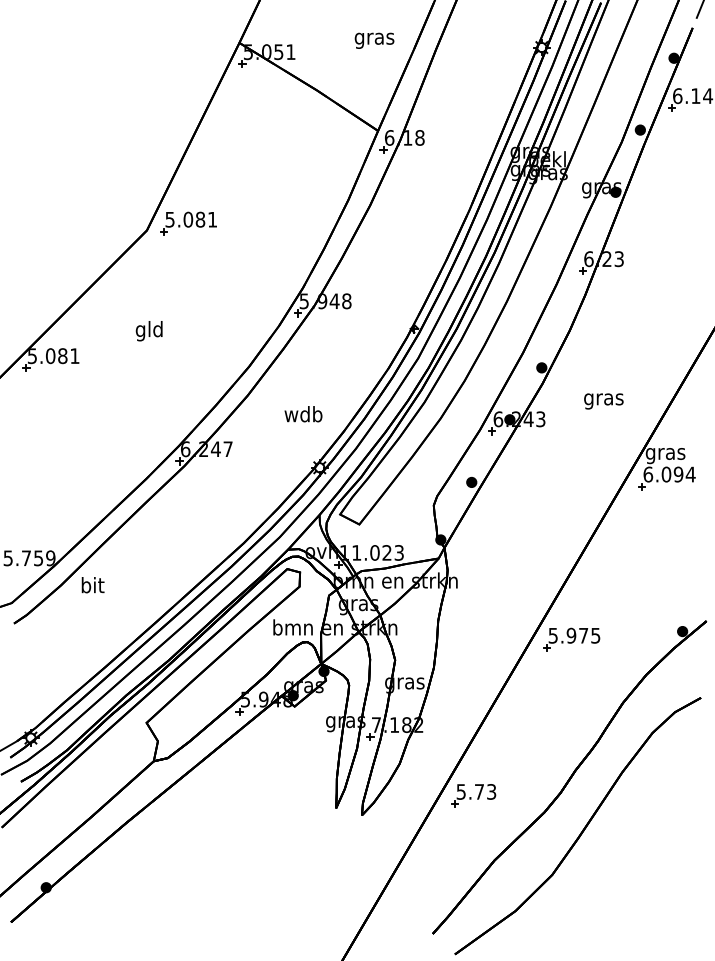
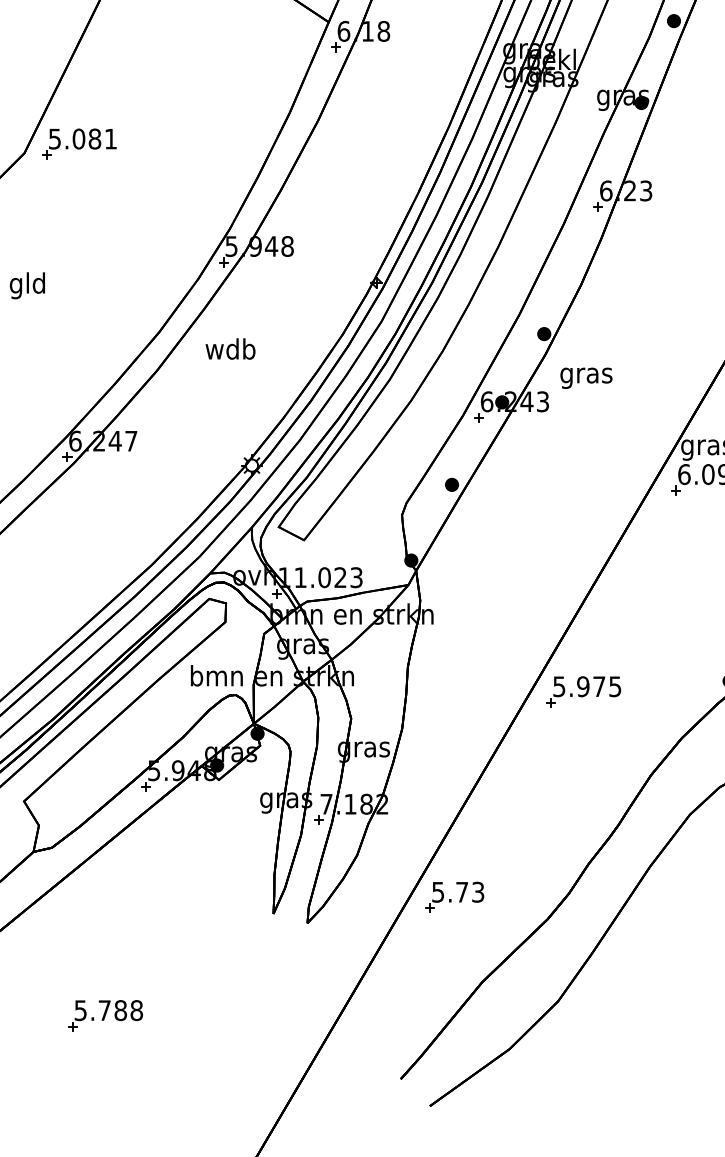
text: (603, 401) -> (585, 378), moved
text: (303, 414) -> (230, 349), moved
part: (208, 885) -> (105, 1015), added

